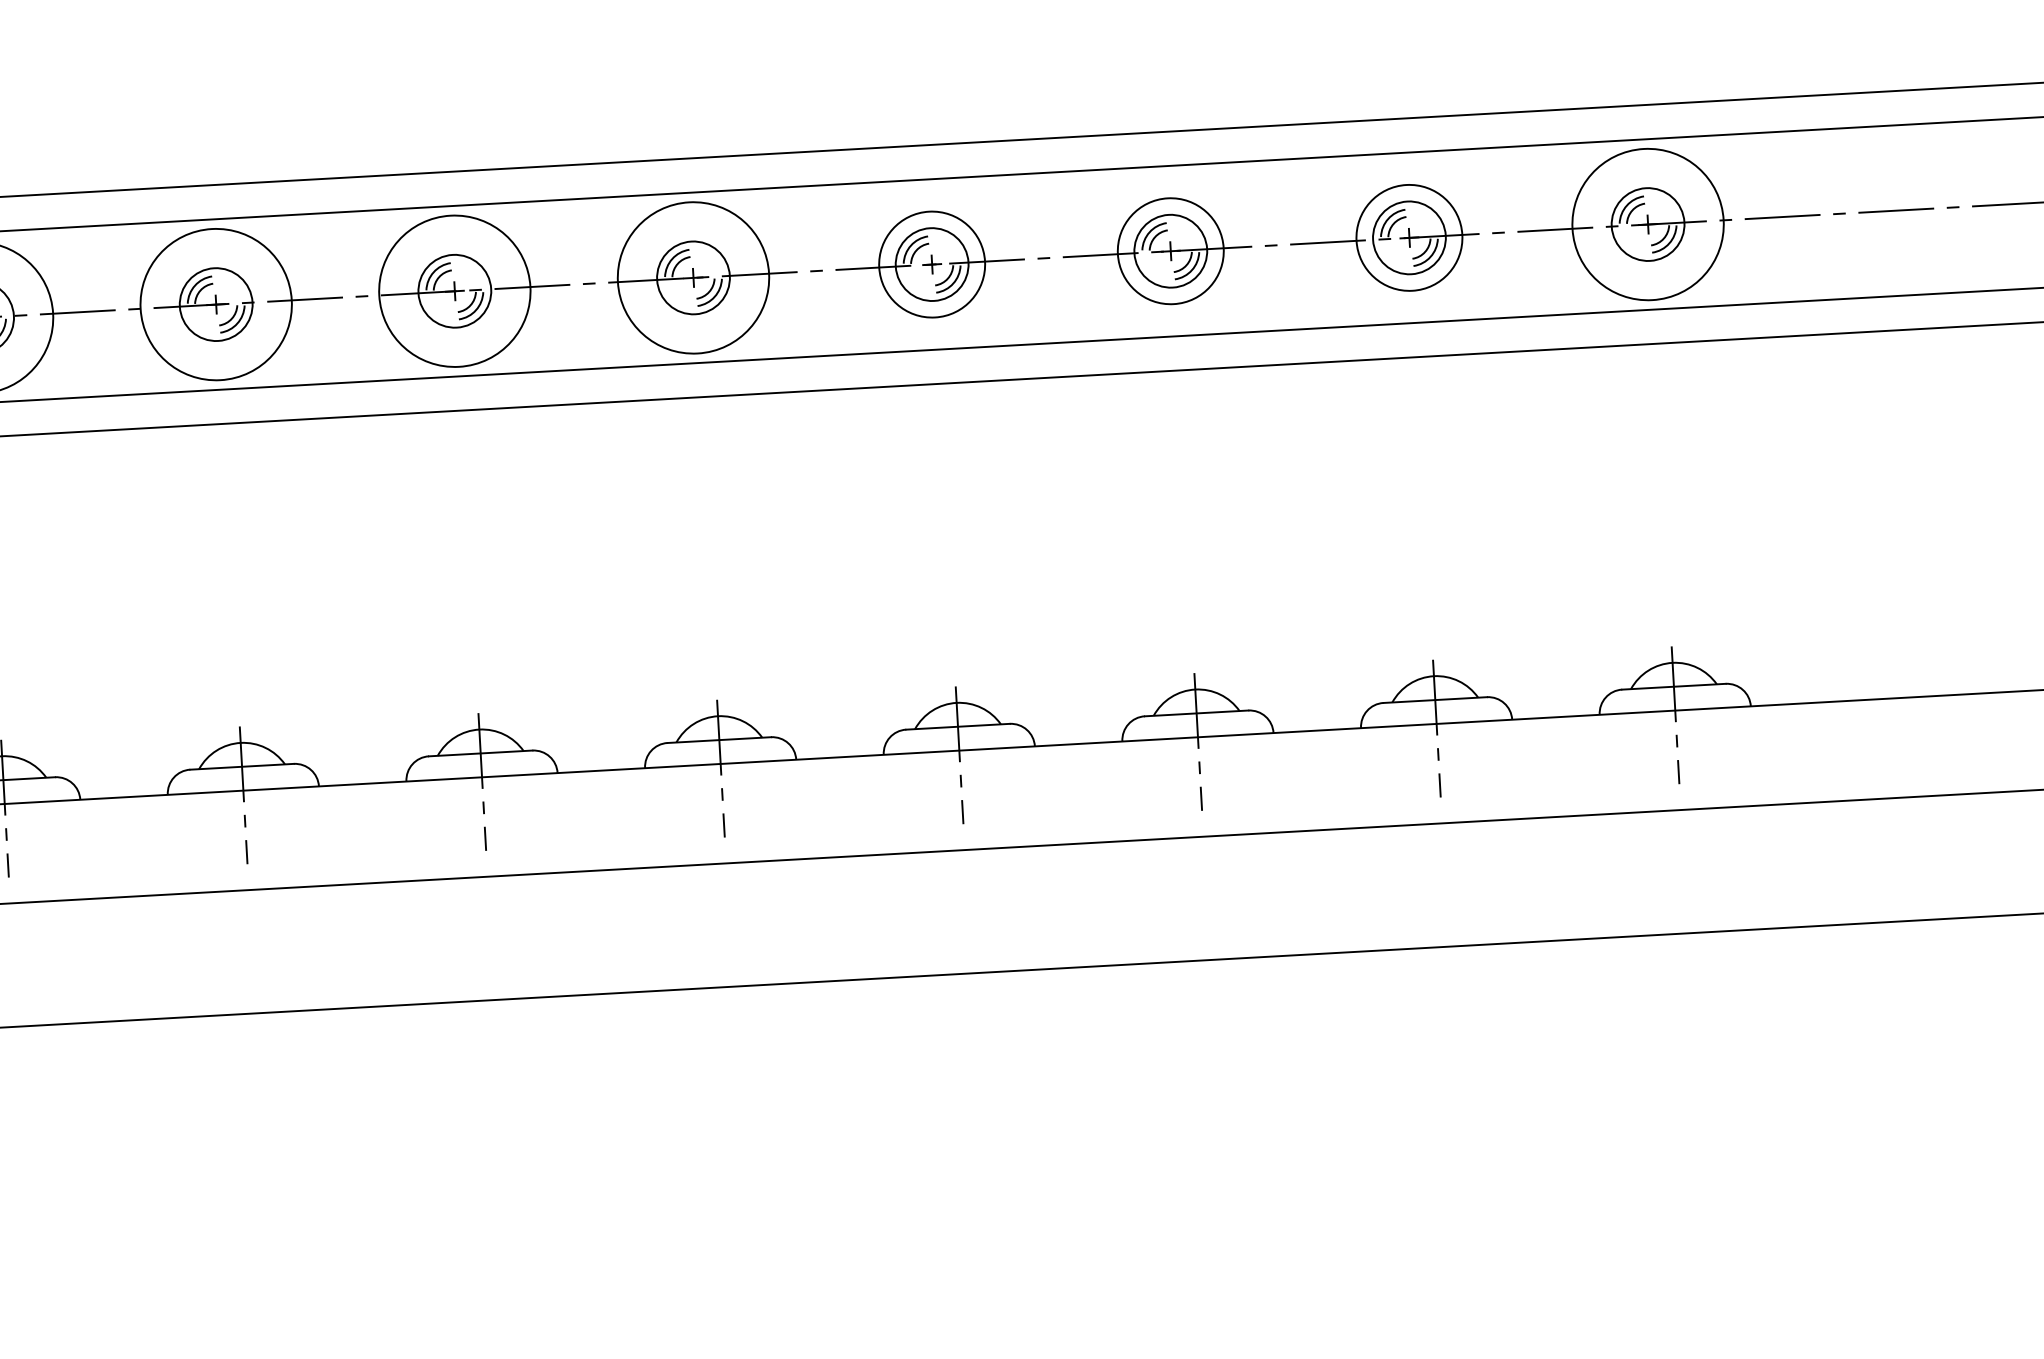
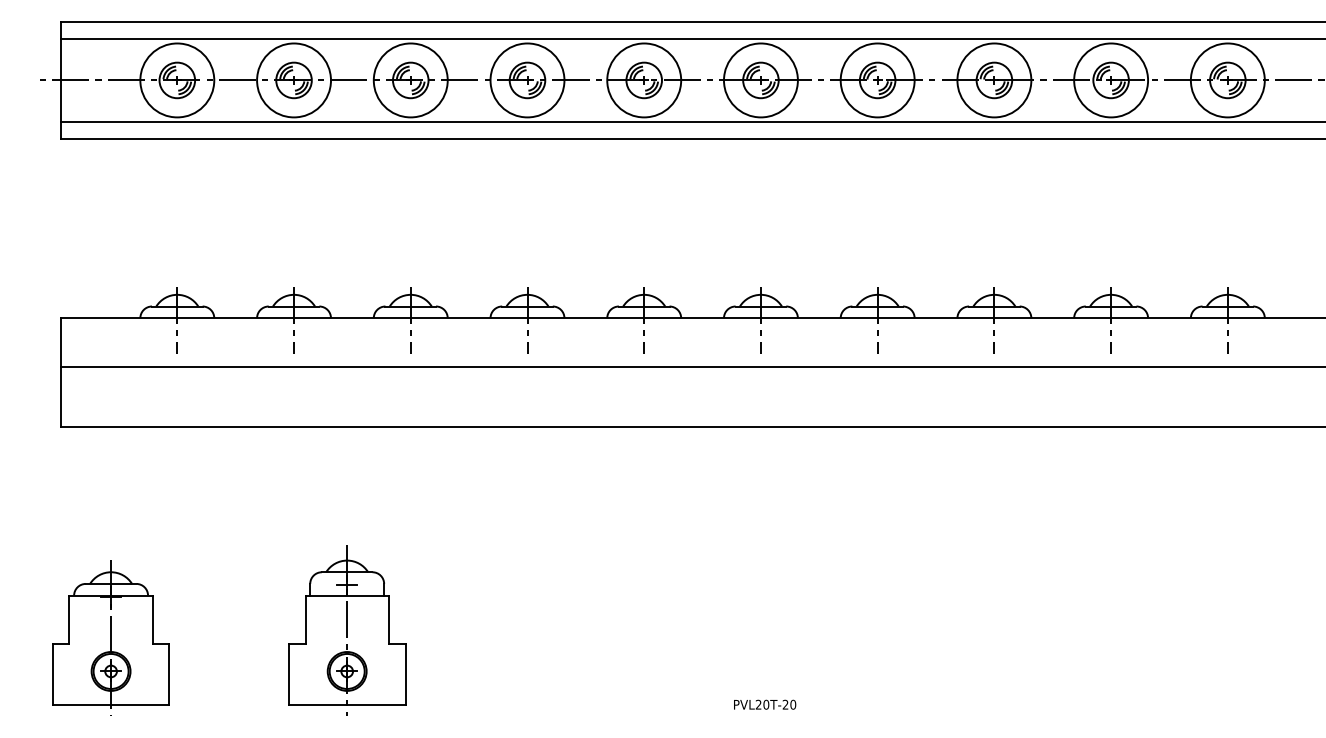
circle: (1410, 237) -> (1111, 80), size x1.43
circle: (1171, 251) -> (994, 80), size x1.43
circle: (931, 264) -> (877, 80), size x1.43

